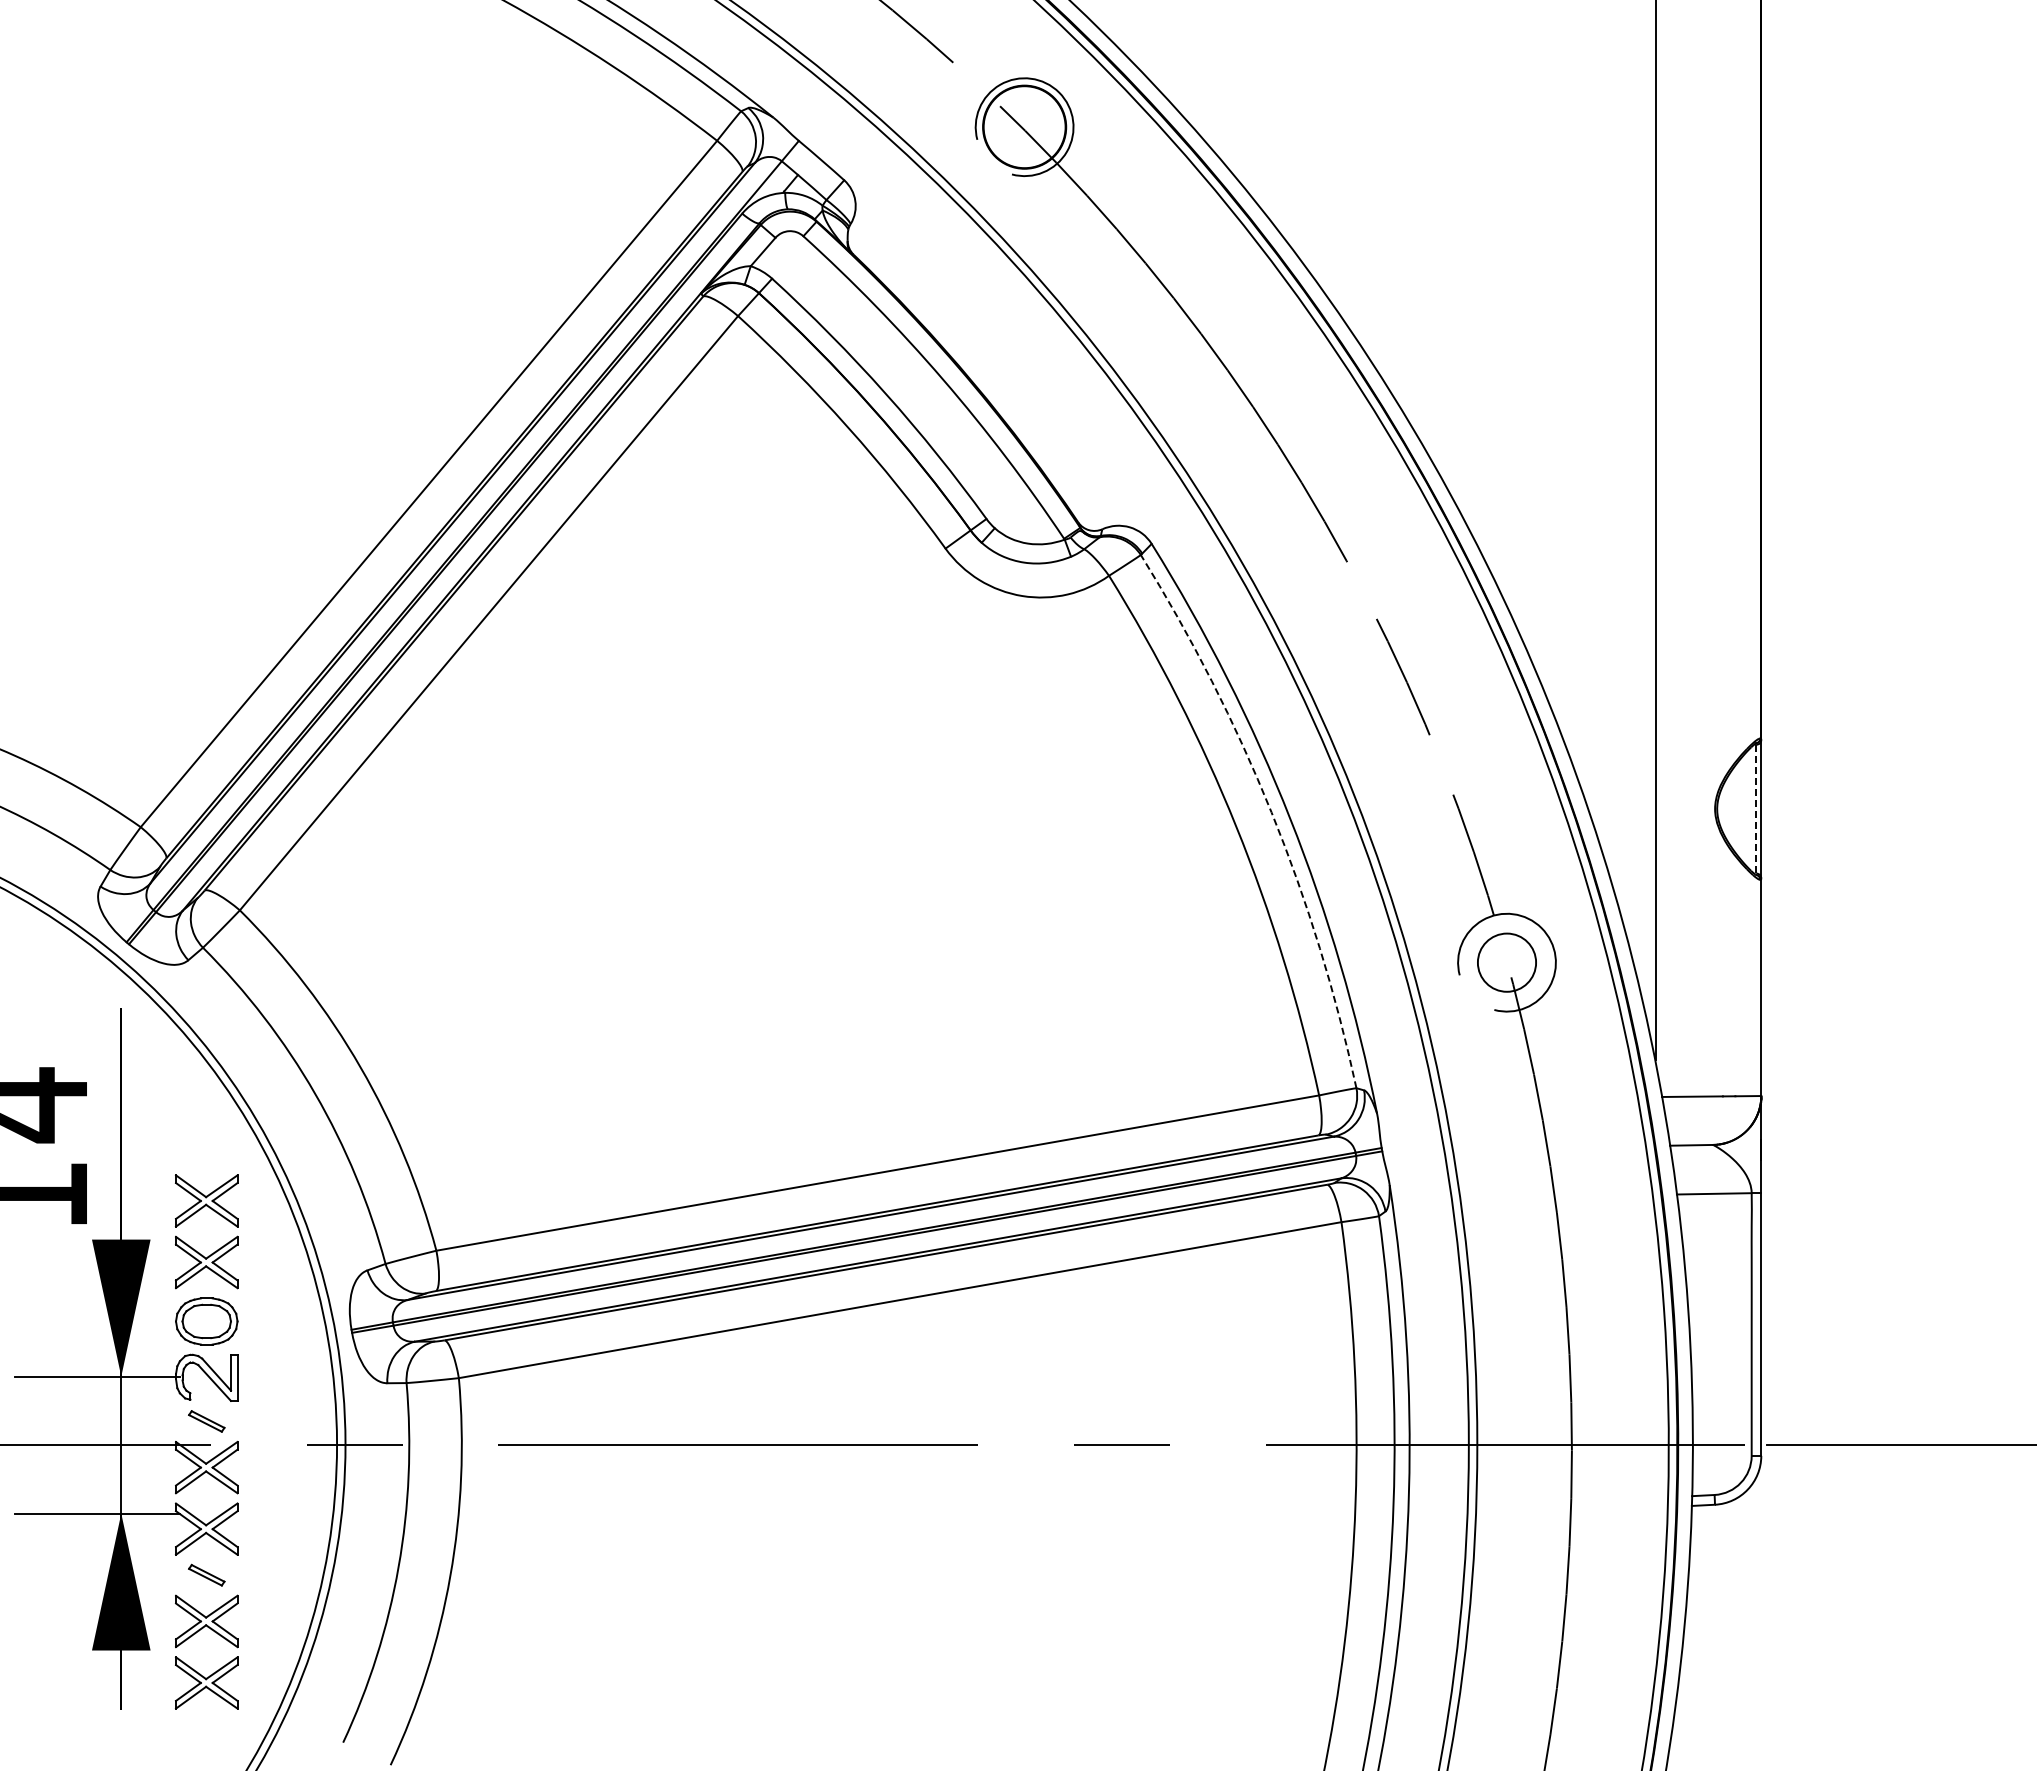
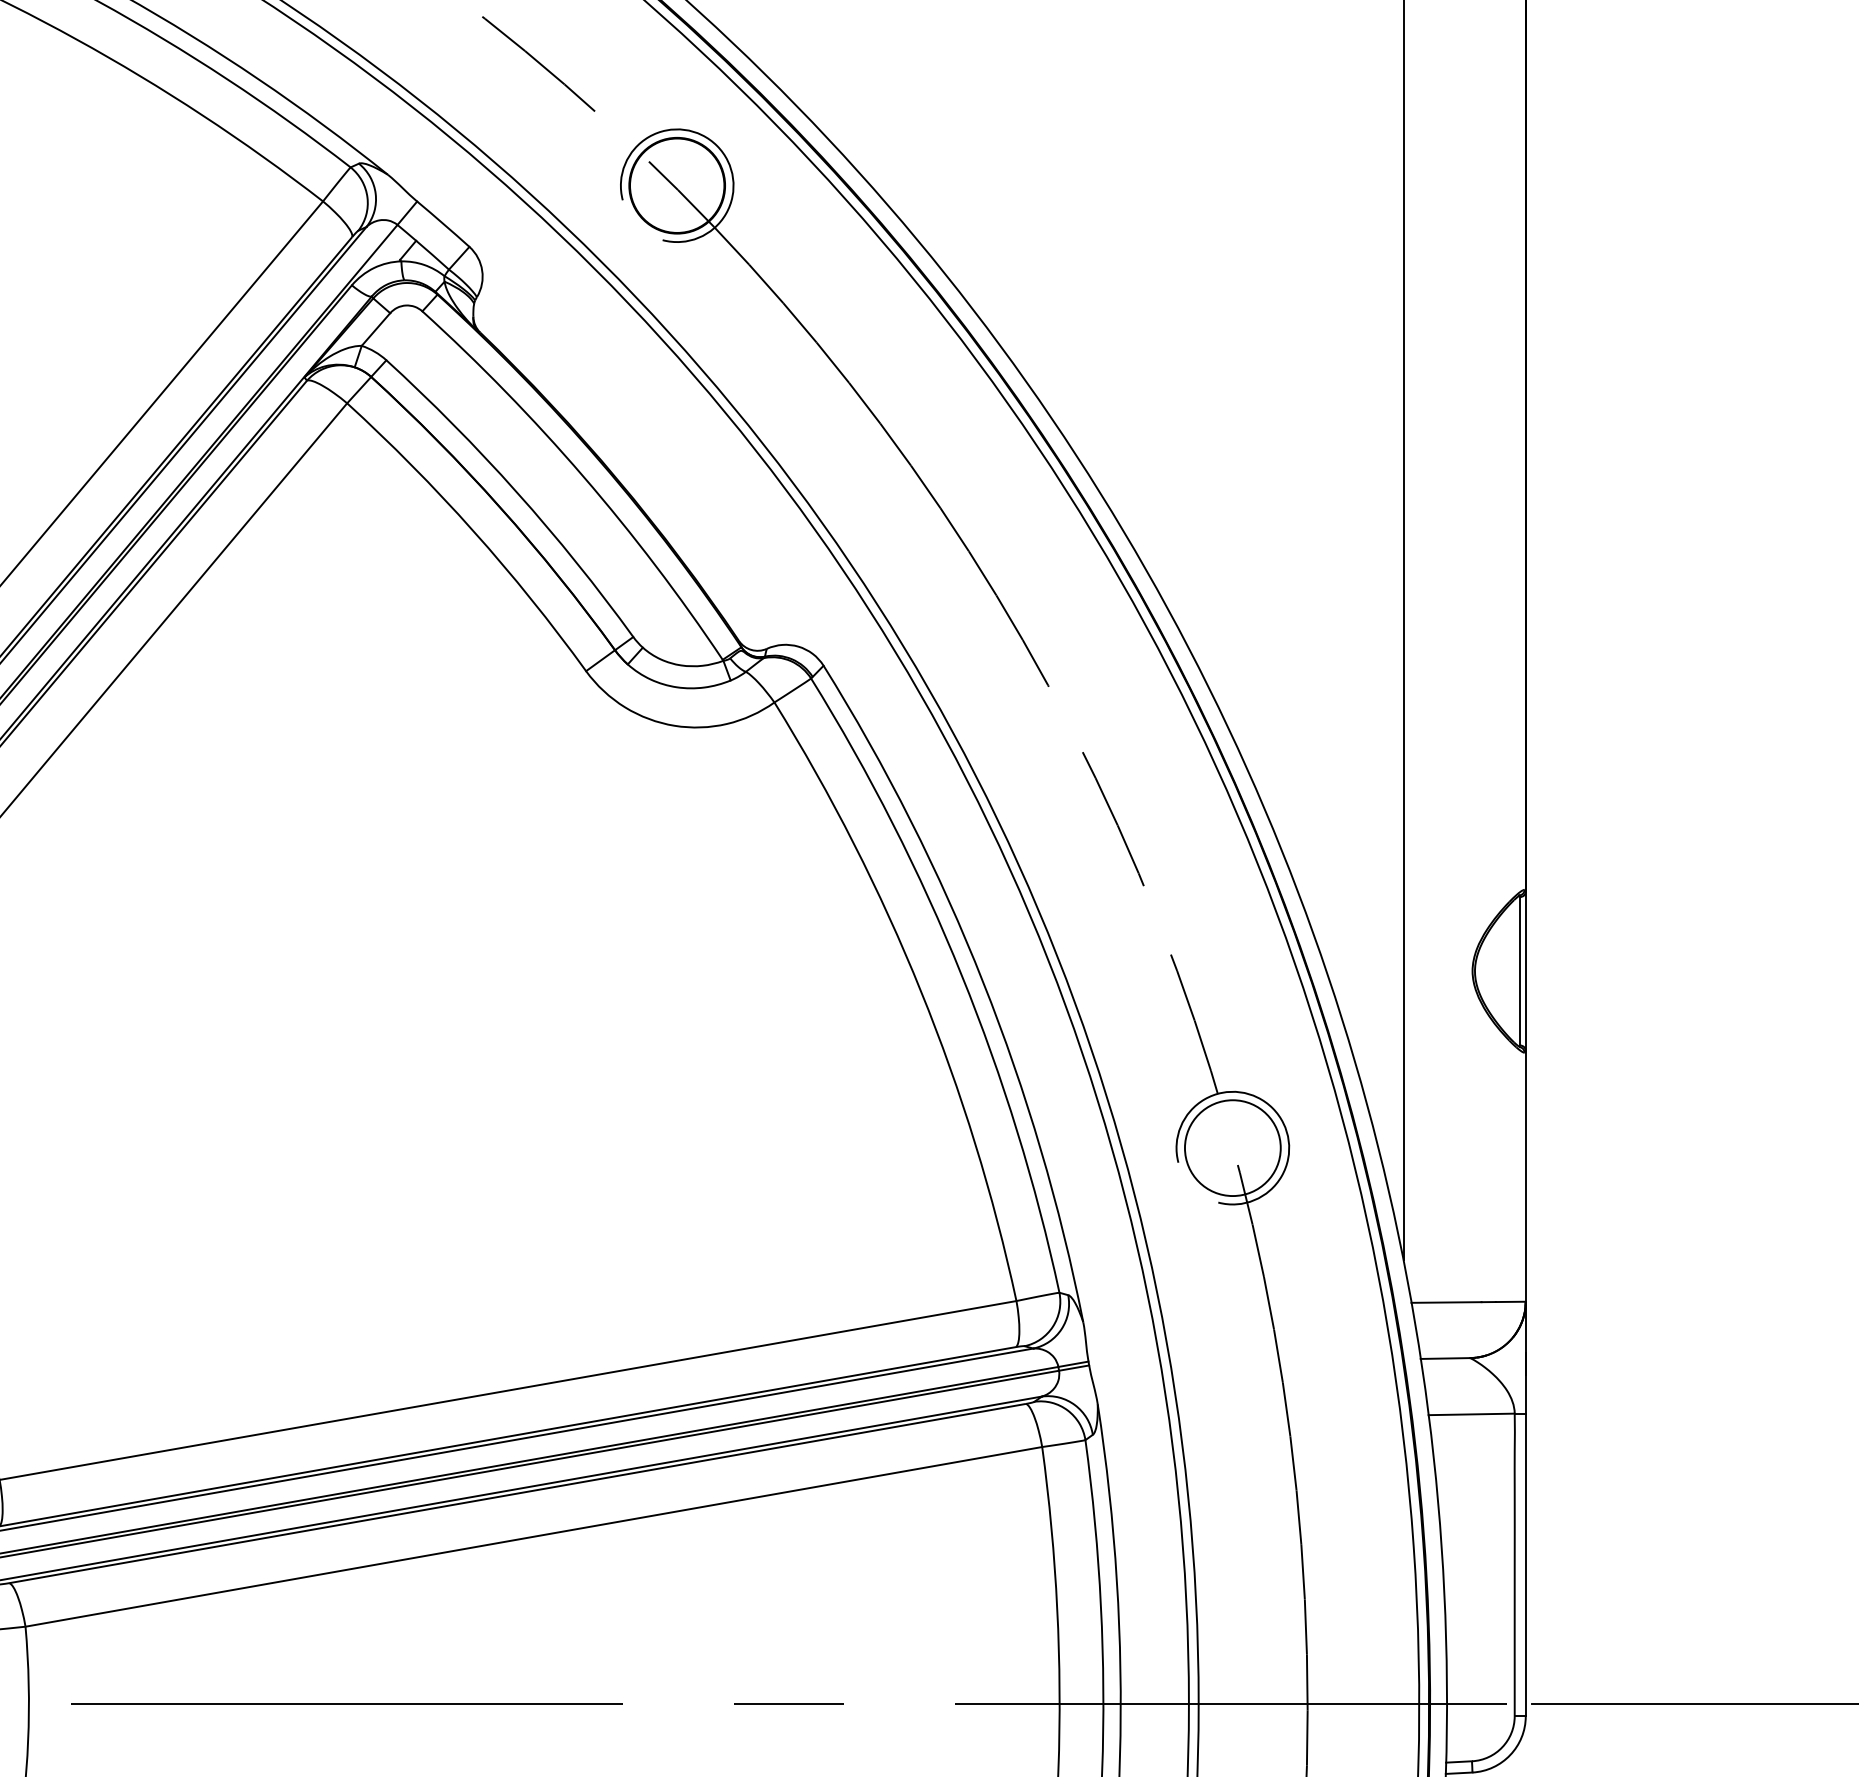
line: (1756, 809) -> (1520, 971), dashed -> solid
arc: (1271, 812) -> (961, 975), dashed -> solid
circle: (1506, 962) -> (1232, 1147), size x1.43

